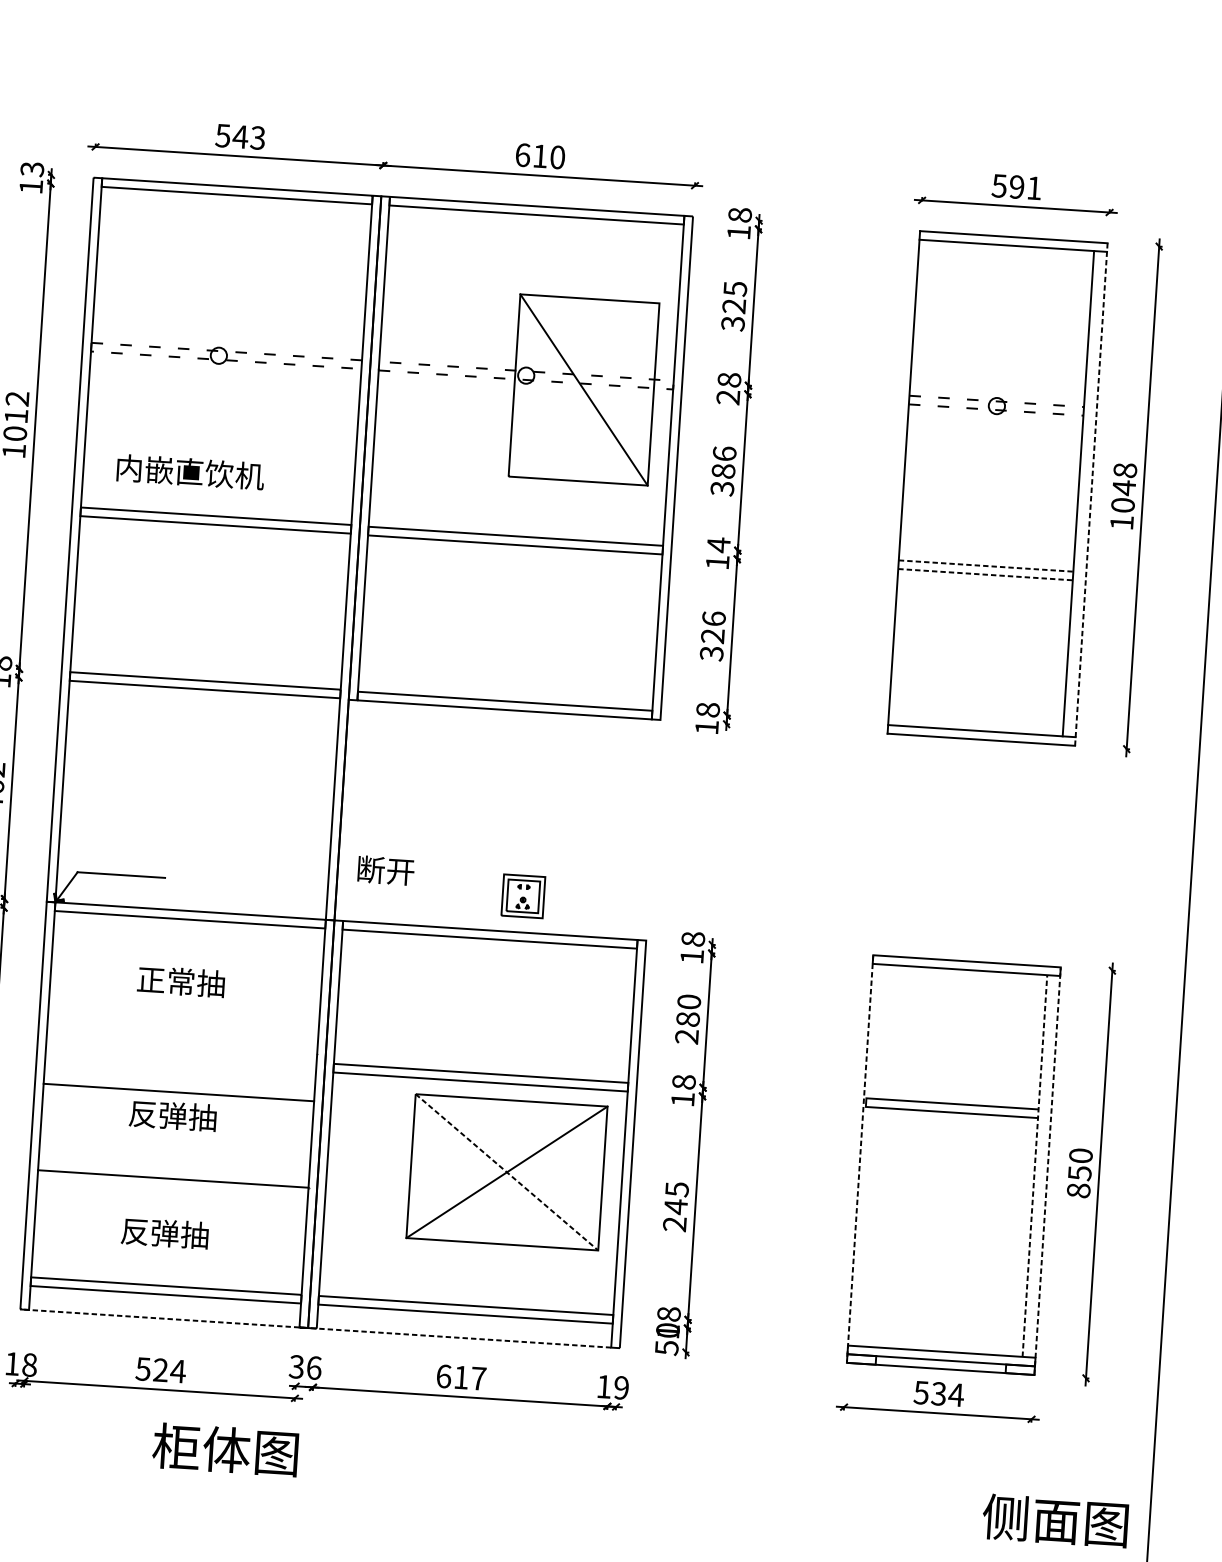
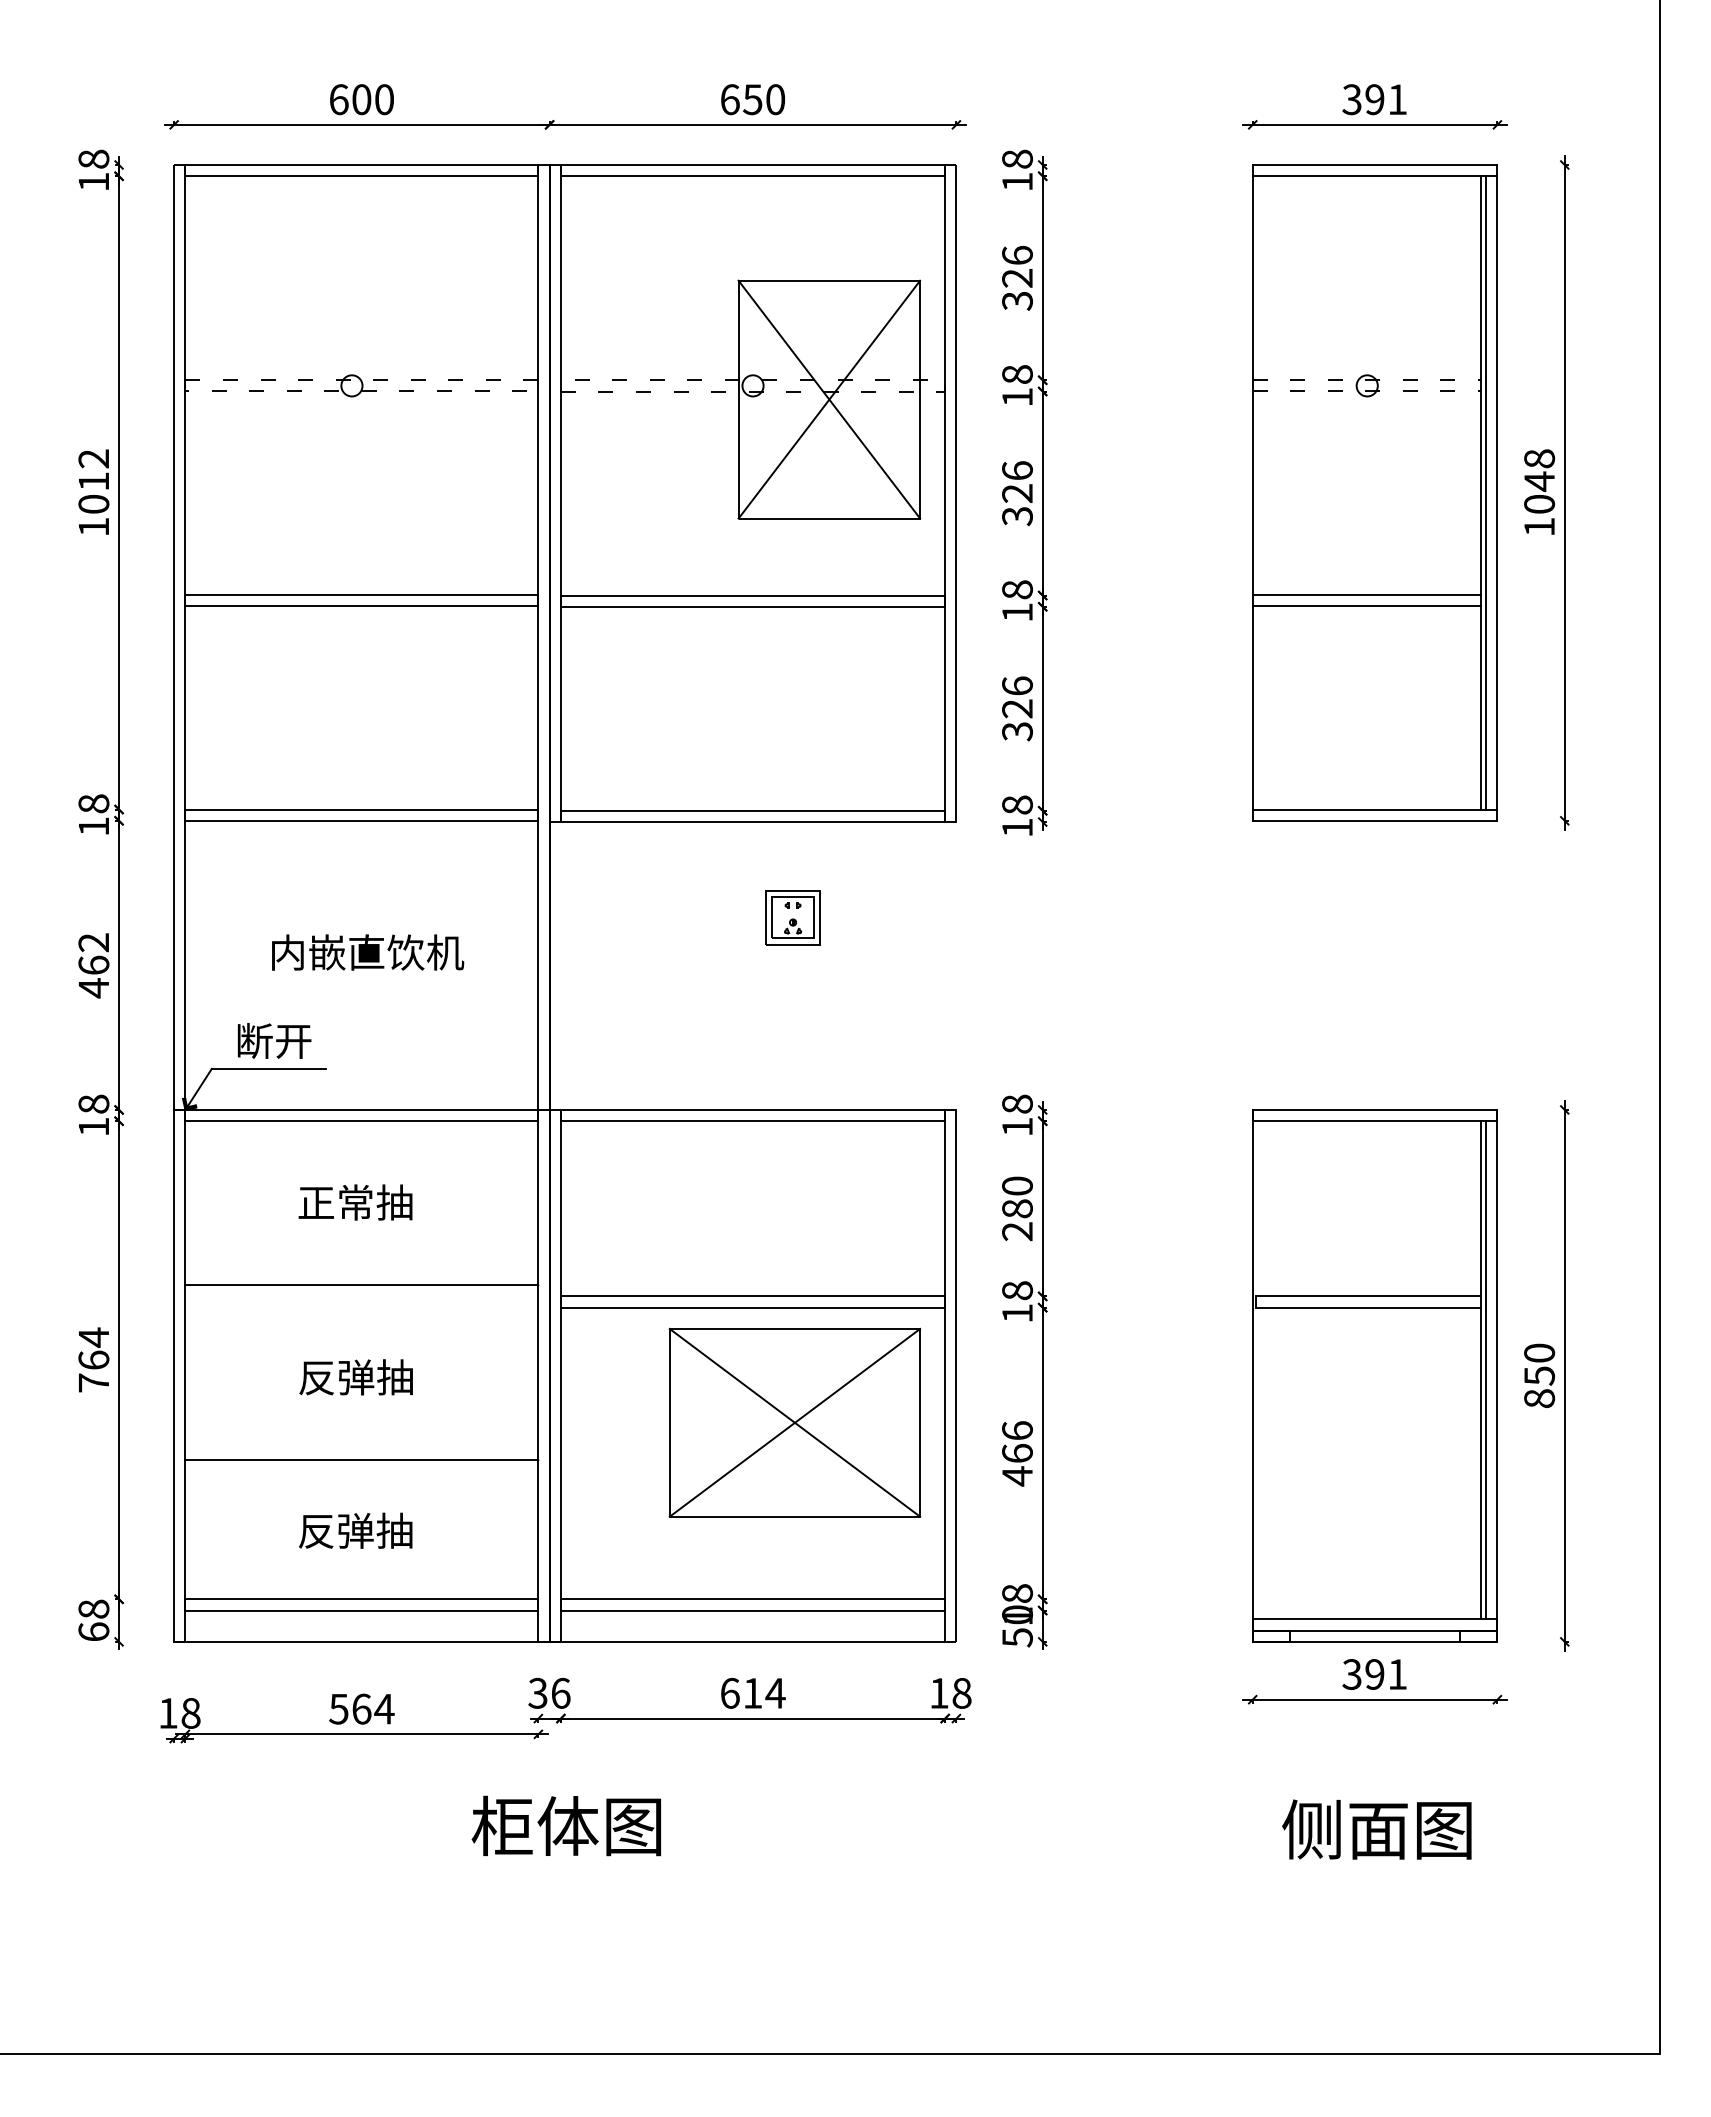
text: (240, 136) -> (361, 99), 543 -> 600
text: (540, 156) -> (752, 99), 610 -> 650
text: (32, 169) -> (93, 159), 13 -> 18
text: (999, 185) -> (1351, 99), 591 -> 391
text: (735, 288) -> (1017, 255), 325 -> 326
line: (584, 389) -> (829, 399), added
text: (728, 397) -> (1017, 397), 28 -> 18
text: (723, 471) -> (1017, 493), 386 -> 326
text: (191, 472) -> (368, 952), moved
line: (1083, 493) -> (1486, 492), added
line: (1091, 494) -> (1497, 492), dashed -> solid
text: (718, 544) -> (1017, 589), 14 -> 18
line: (985, 565) -> (1366, 594), dashed -> solid
line: (985, 574) -> (1366, 605), dashed -> solid
text: (386, 870) -> (274, 1040), moved
part: (522, 896) -> (792, 917), moved
line: (178, 1092) -> (361, 1284), moved
line: (859, 1158) -> (1252, 1375), dashed -> solid
line: (1034, 1165) -> (1480, 1369), dashed -> solid
line: (1039, 1166) -> (1486, 1370), added
line: (1047, 1170) -> (1497, 1375), dashed -> solid
line: (507, 1172) -> (795, 1423), dashed -> solid
text: (675, 1206) -> (1017, 1453), 245 -> 466
line: (315, 1328) -> (559, 1641), dashed -> solid
text: (160, 1369) -> (361, 1708), 524 -> 564
text: (478, 1378) -> (775, 1693), 617 -> 614
text: (621, 1387) -> (961, 1692), 19 -> 18
text: (938, 1393) -> (1374, 1674), 534 -> 391
text: (224, 1449) -> (565, 1825), moved
text: (1055, 1520) -> (1376, 1829), moved

